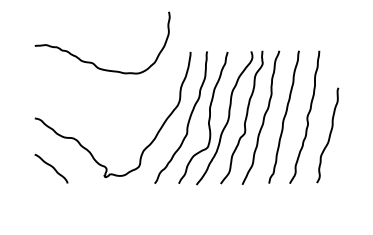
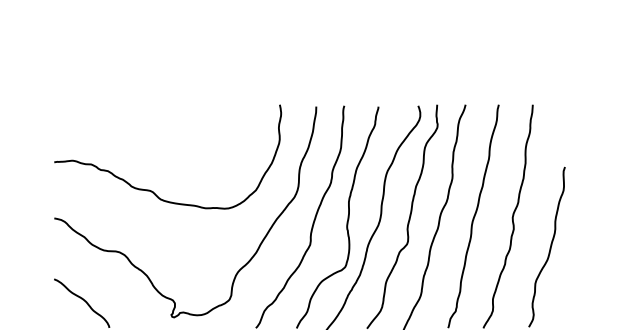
curve: (93, 62) -> (152, 190), moved

